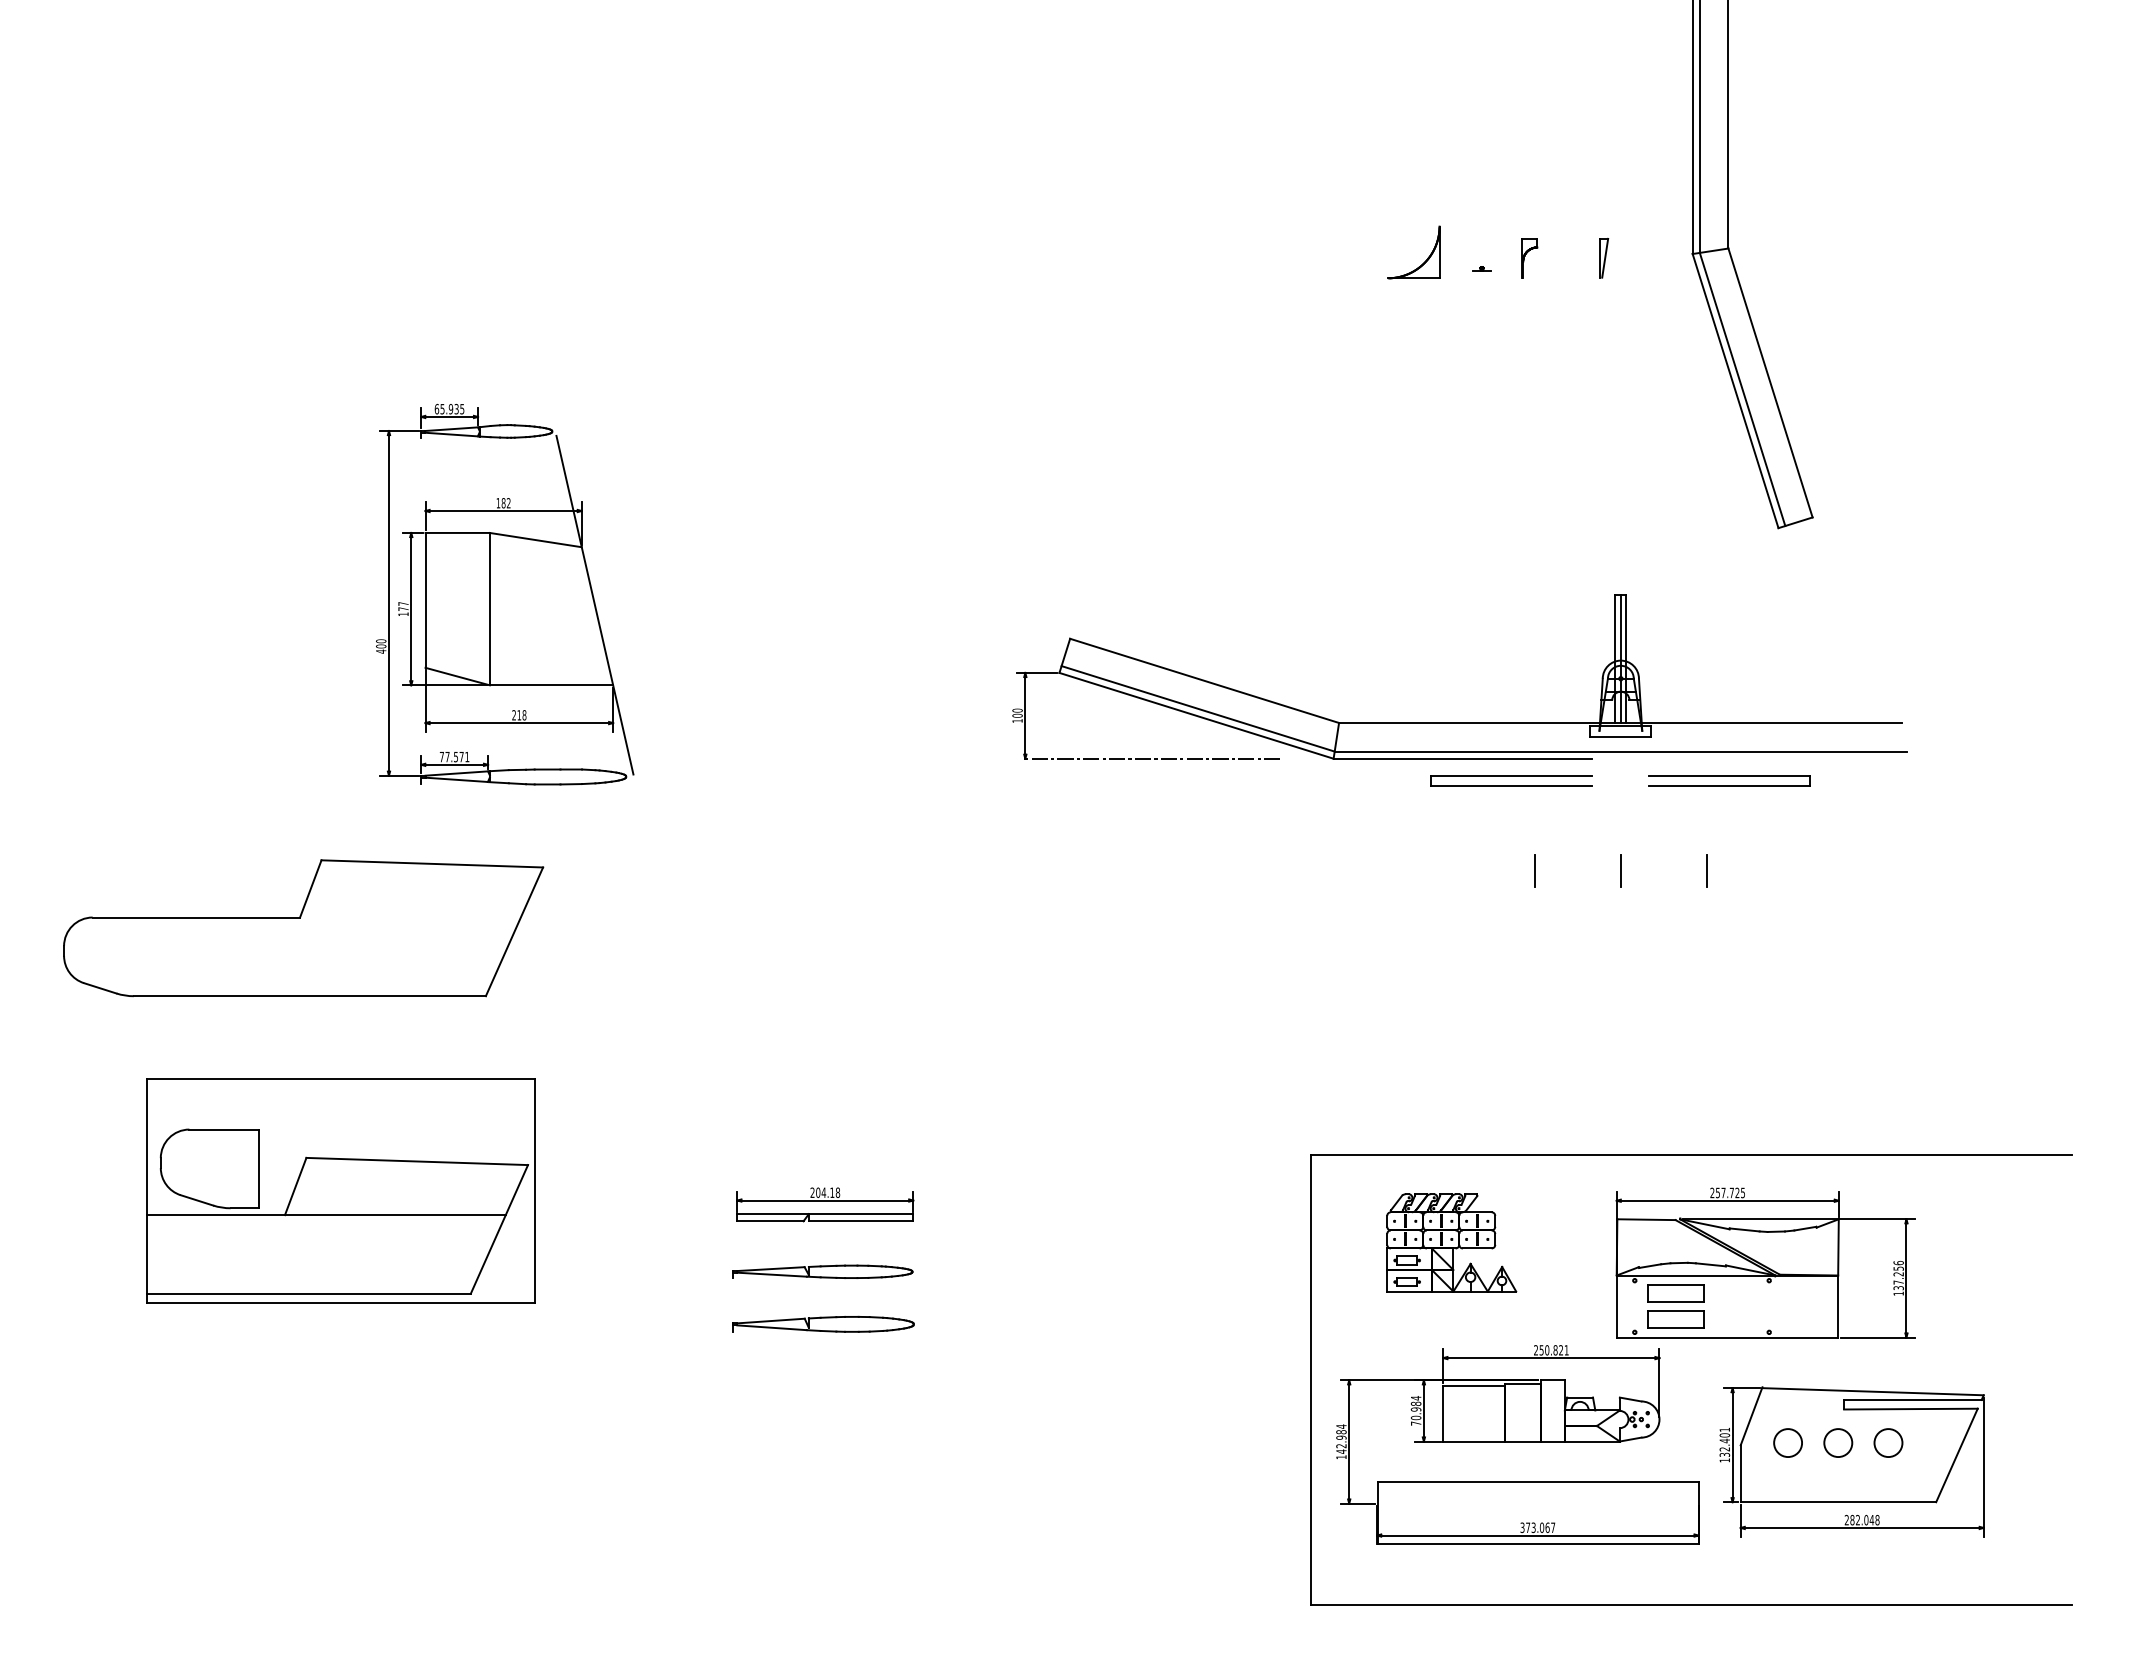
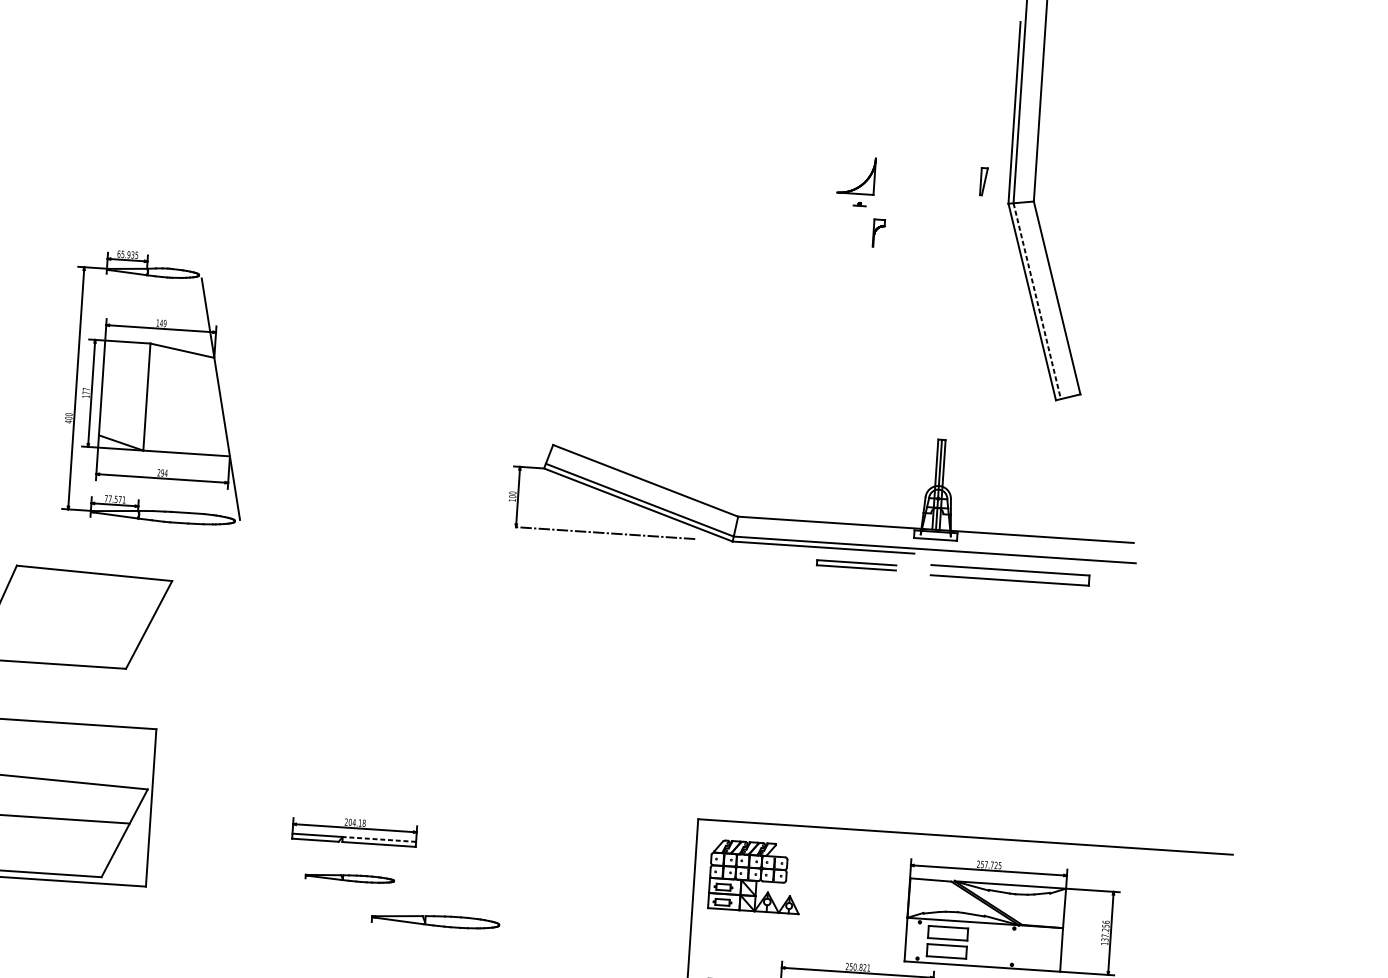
part: (1529, 258) -> (878, 233), moved
part: (1604, 258) -> (984, 181), moved
part: (1423, 262) -> (862, 183), moved
line: (1742, 389) -> (1037, 301), solid -> dashed
text: (505, 503) -> (162, 323), 182 -> 149
text: (521, 715) -> (164, 473), 218 -> 294
part: (1511, 780) -> (856, 565), size x0.7
part: (1729, 780) -> (1009, 575), size x1.4
line: (1534, 871) -> (868, 630), removed
line: (1620, 871) -> (928, 634), removed
line: (1707, 871) -> (990, 638), removed
line: (860, 1214) -> (379, 839), solid -> dashed
part: (1451, 1242) -> (755, 876), moved
part: (822, 1271) -> (349, 877), size x0.7
part: (823, 1323) -> (435, 920), moved

